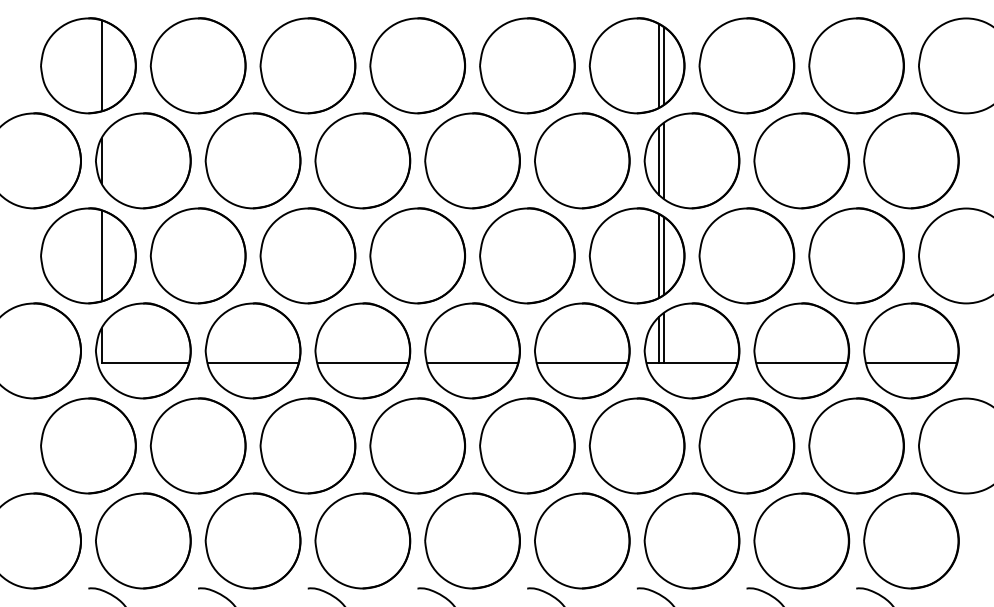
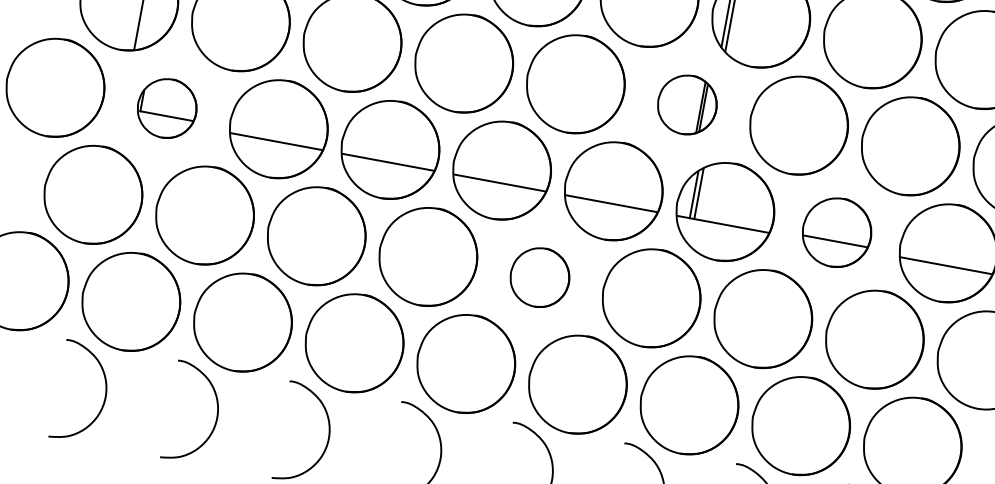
part: (636, 255) -> (686, 104), size x0.6
part: (143, 350) -> (167, 108), size x0.6
part: (801, 350) -> (836, 232), size x0.7
part: (527, 445) -> (540, 277), size x0.6

